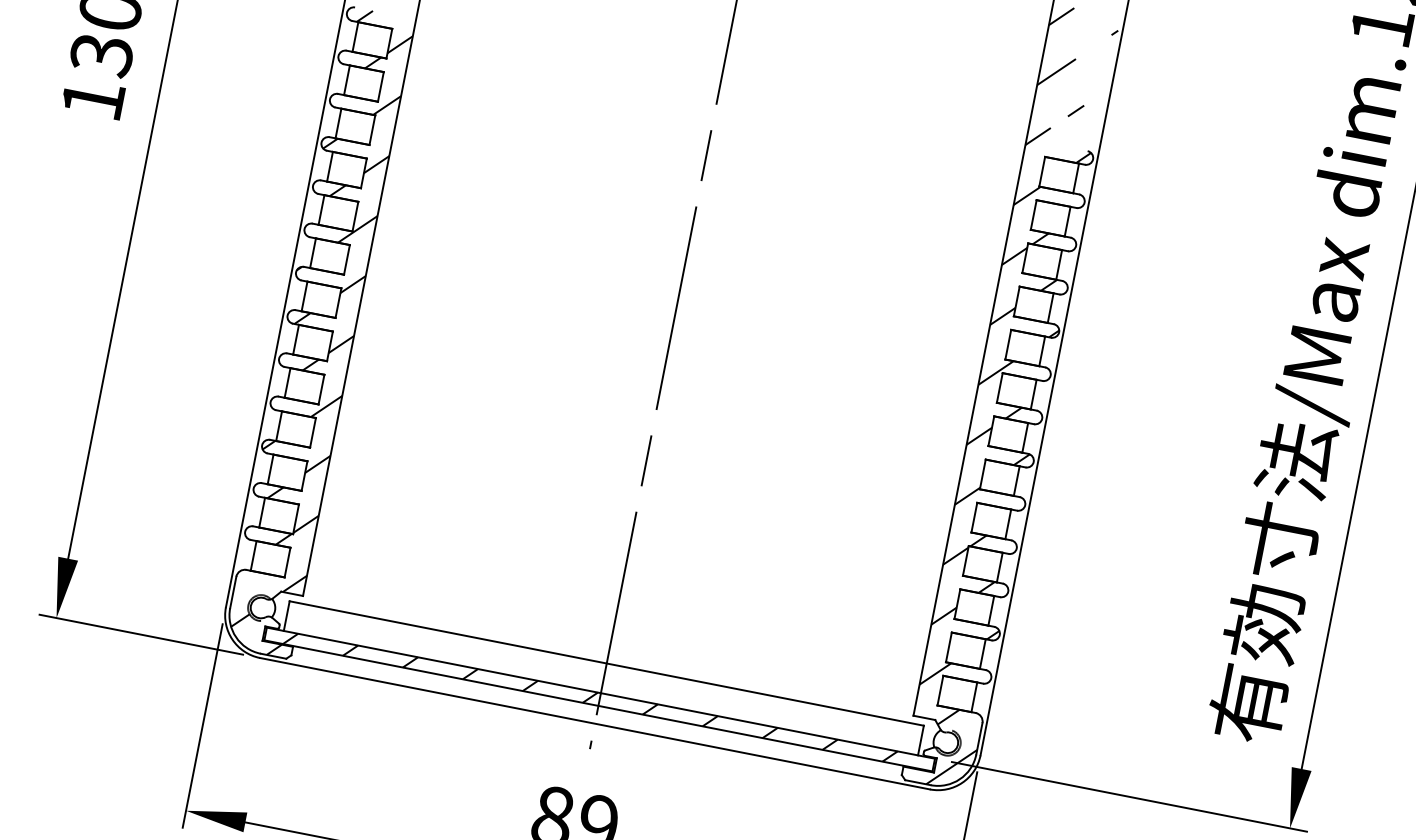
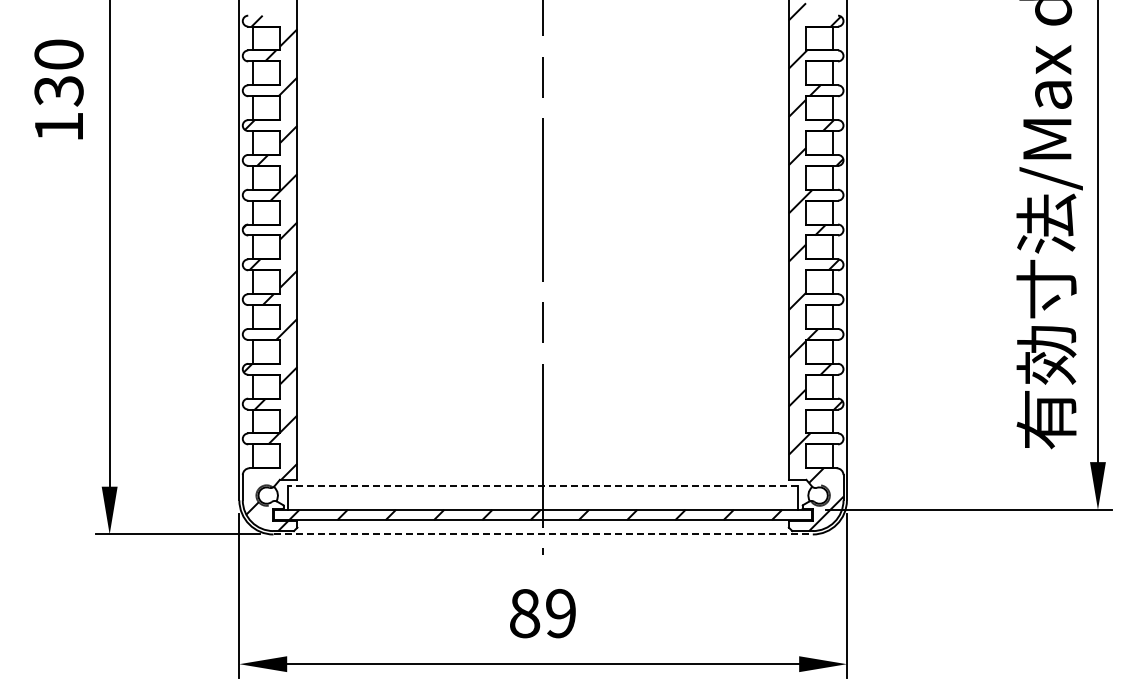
line: (605, 663) -> (542, 486), solid -> dashed
line: (595, 723) -> (543, 534), solid -> dashed

